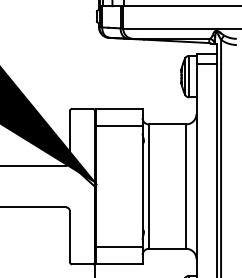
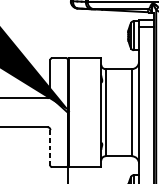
line: (118, 126) -> (84, 70), removed
line: (70, 237) -> (50, 148), solid -> dashed
line: (118, 247) -> (84, 155), removed

